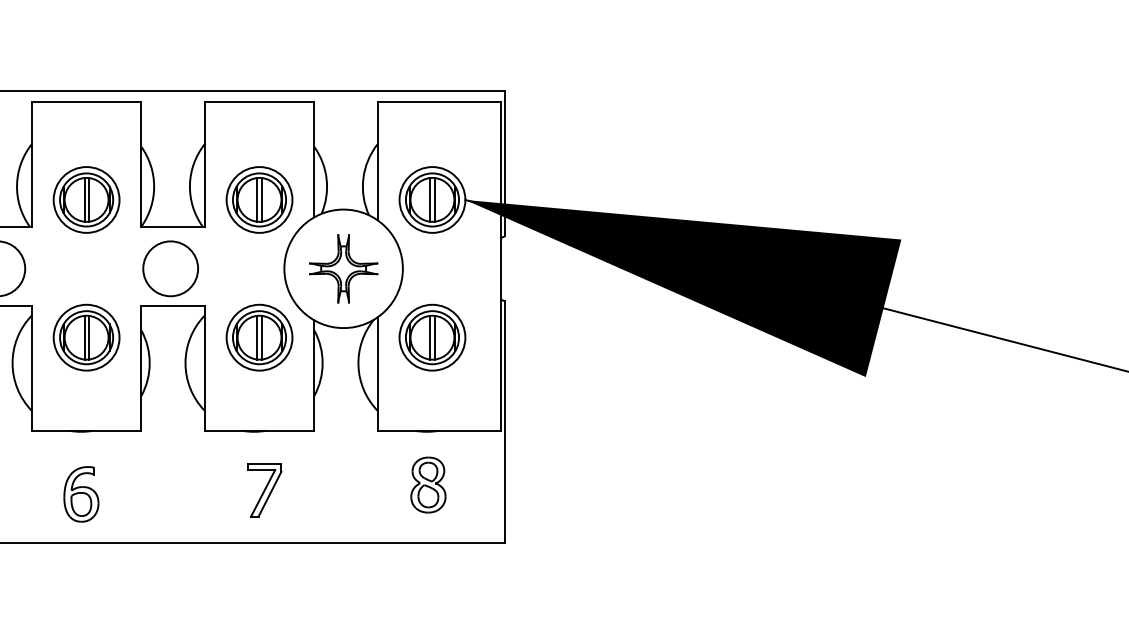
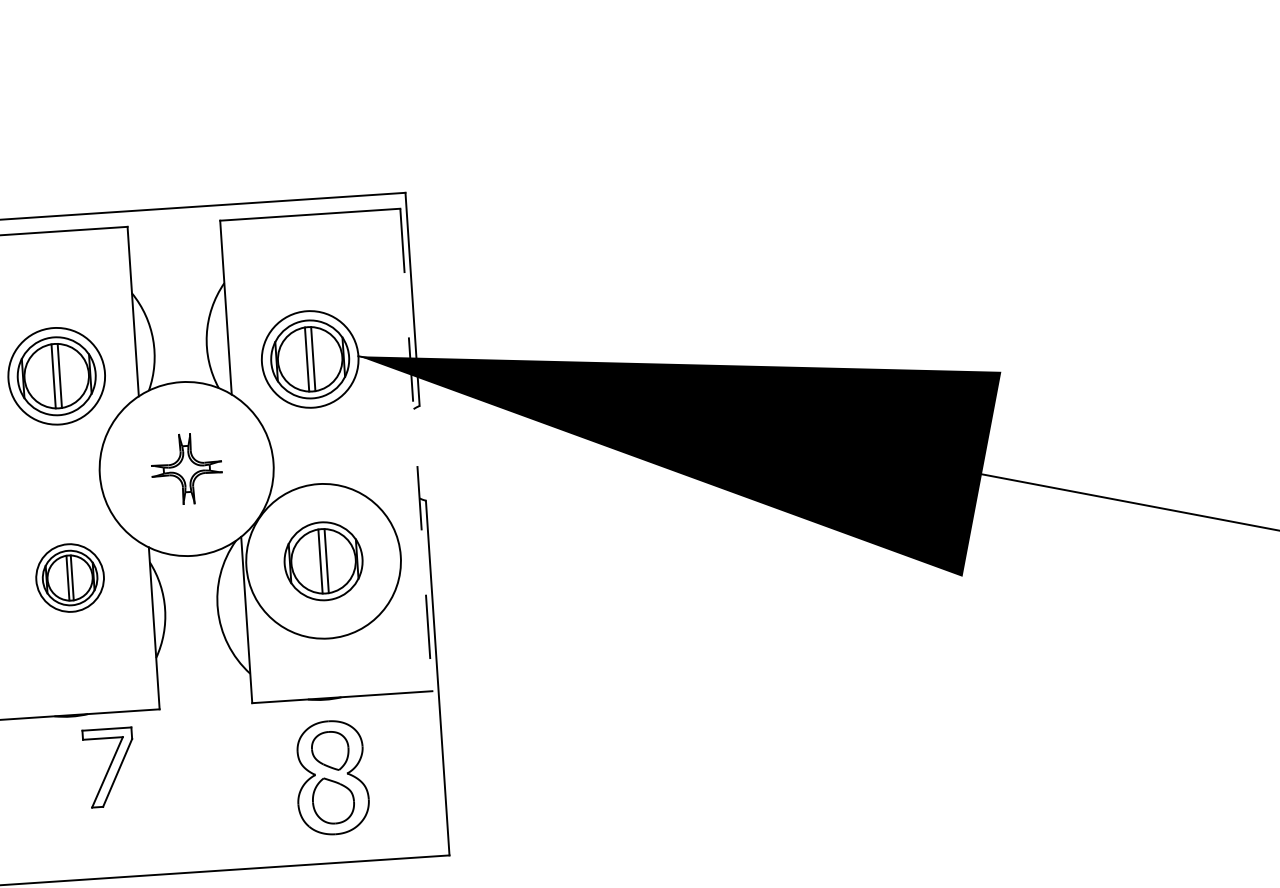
line: (500, 266) -> (416, 450), solid -> dashed
part: (343, 268) -> (186, 468), size x0.7
part: (259, 337) -> (70, 577), size x0.7
circle: (432, 337) -> (323, 561), size x1.6
part: (428, 484) -> (332, 776), size x1.4
part: (264, 490) -> (109, 768), moved

